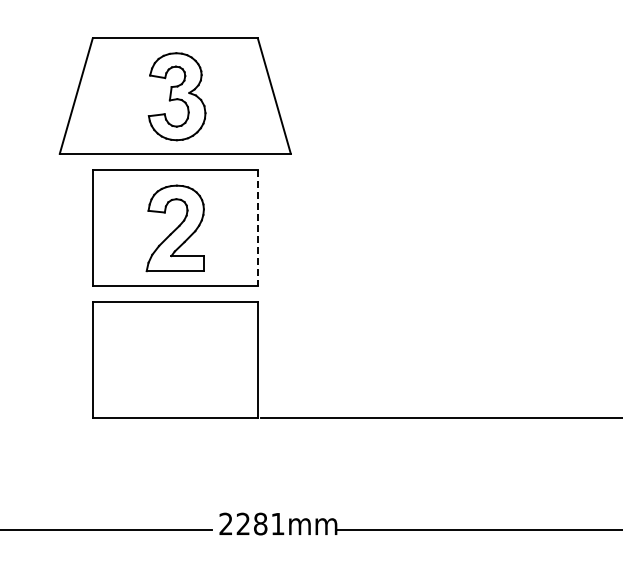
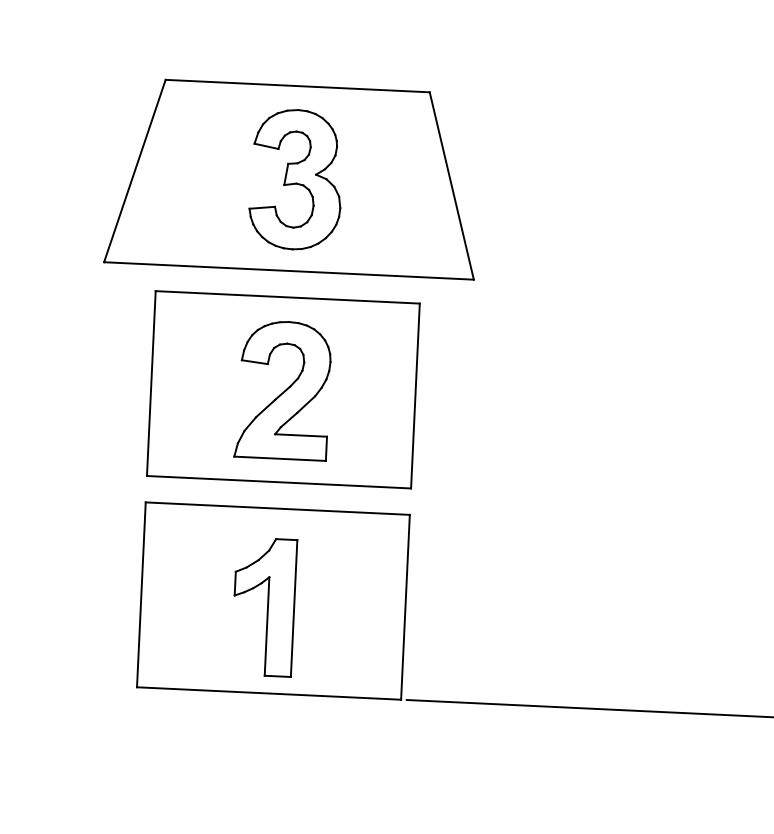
line: (257, 228) -> (414, 396), dashed -> solid
part: (169, 363) -> (263, 606), added

